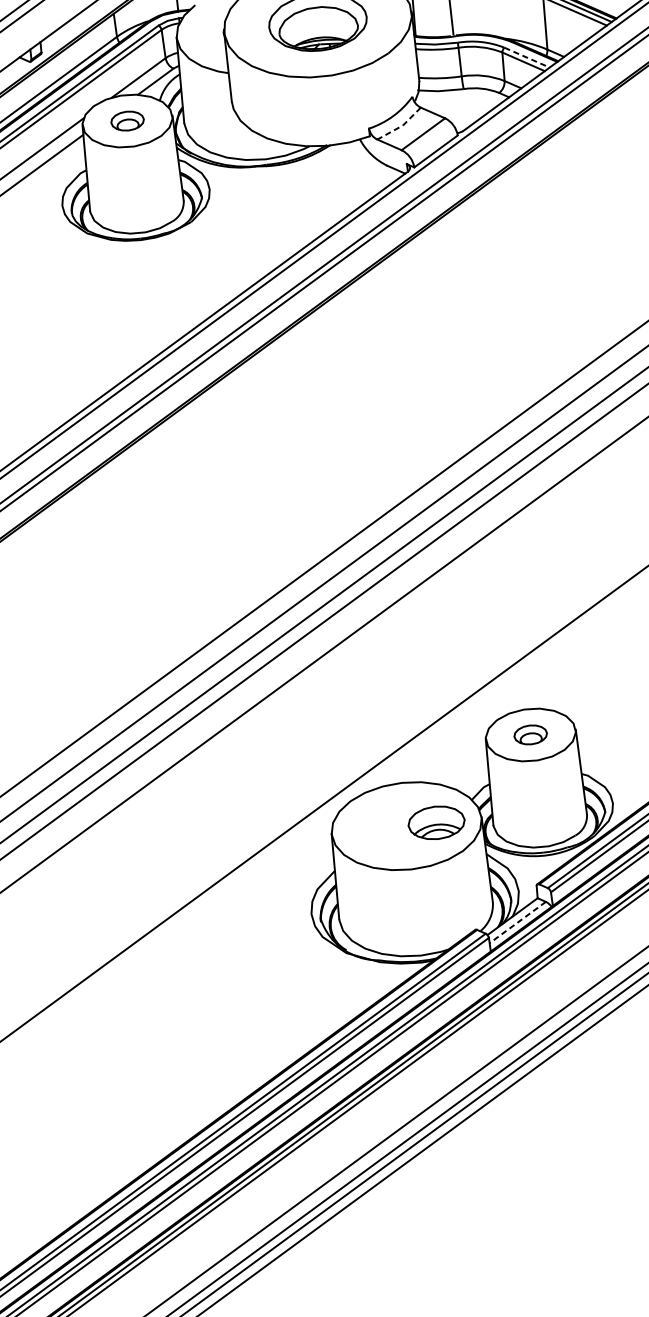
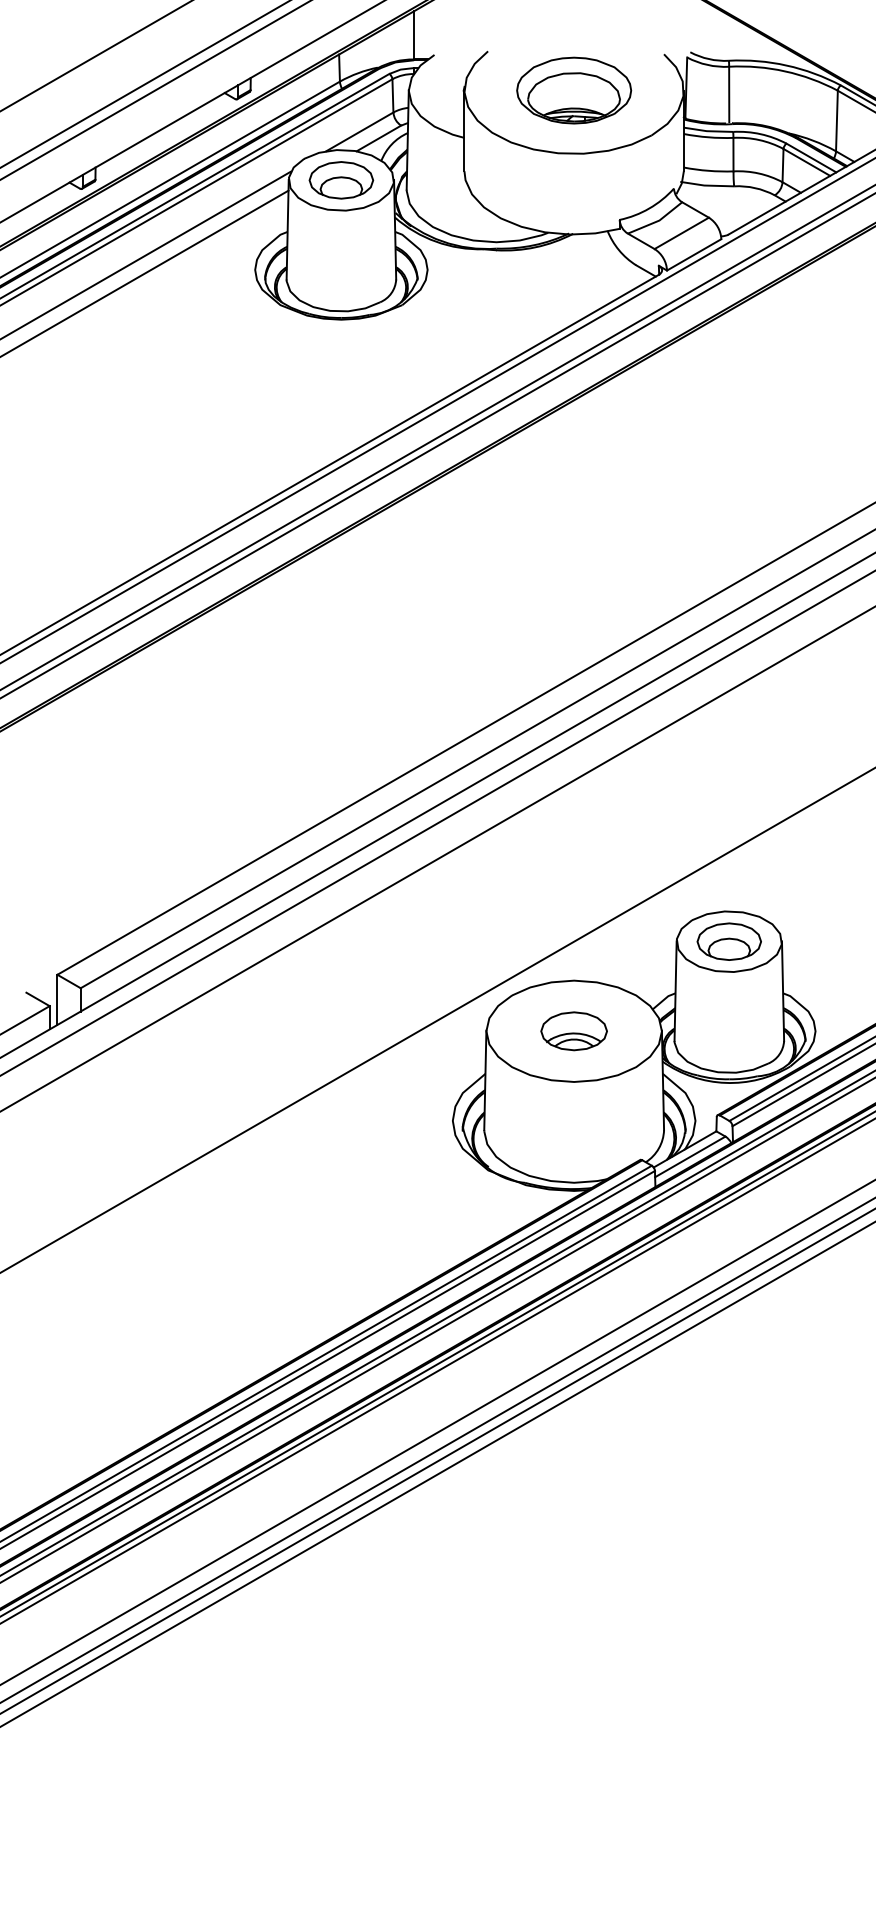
line: (527, 58) -> (811, 158), dashed -> solid
part: (127, 121) -> (341, 180), size x1.67
line: (401, 126) -> (657, 221), dashed -> solid
part: (530, 734) -> (728, 941), size x1.67
part: (436, 823) -> (573, 1031), moved
line: (517, 922) -> (690, 1156), dashed -> solid

